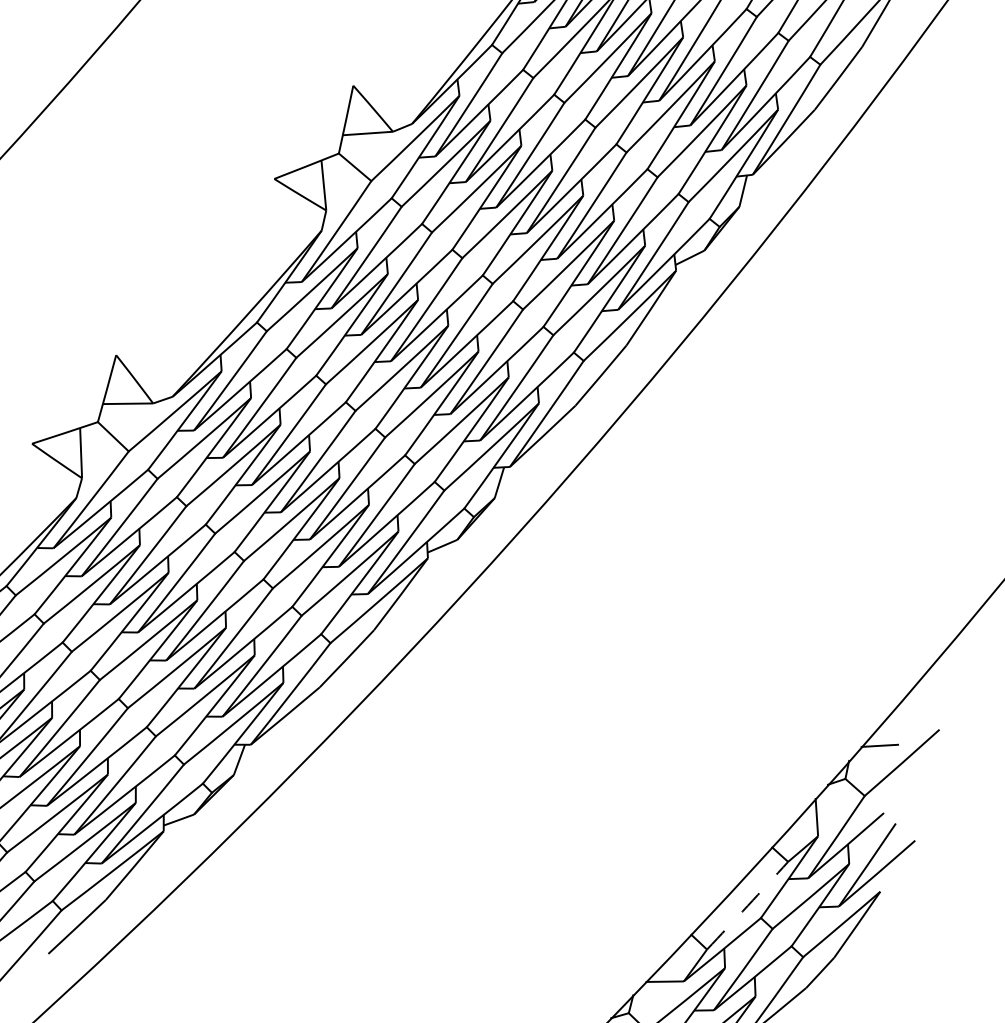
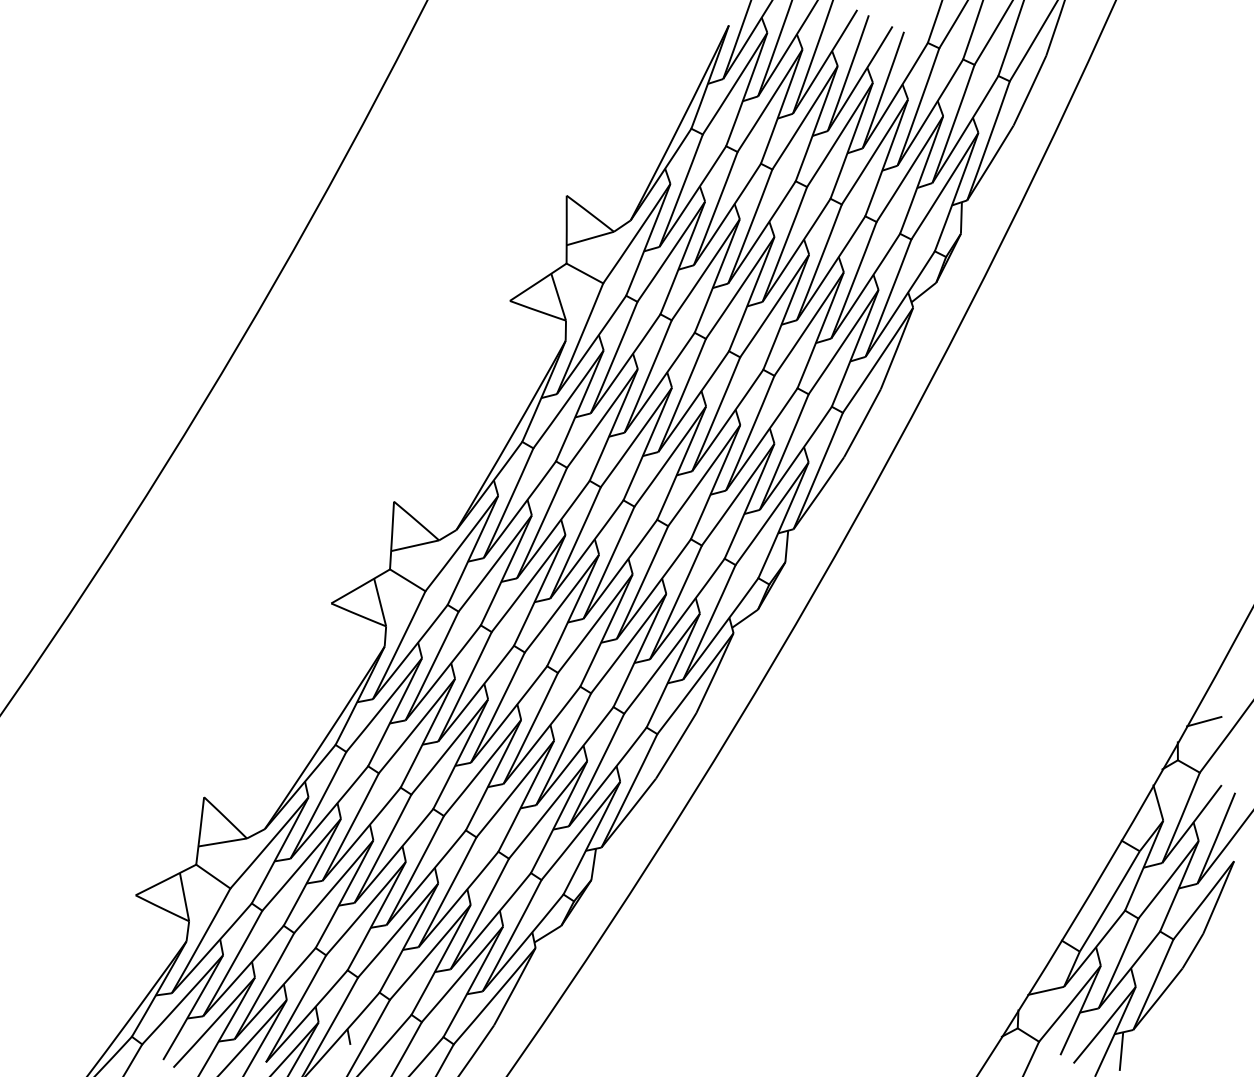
arc: (748, 905) -> (1110, 901), dashed -> solid

